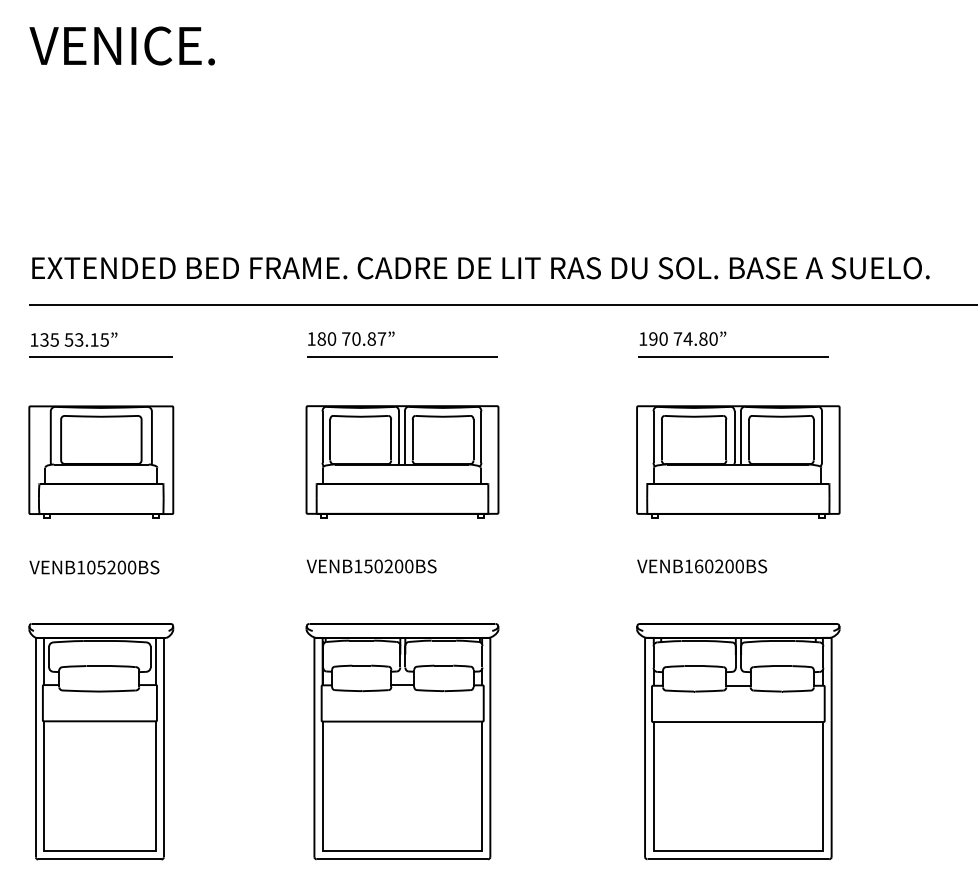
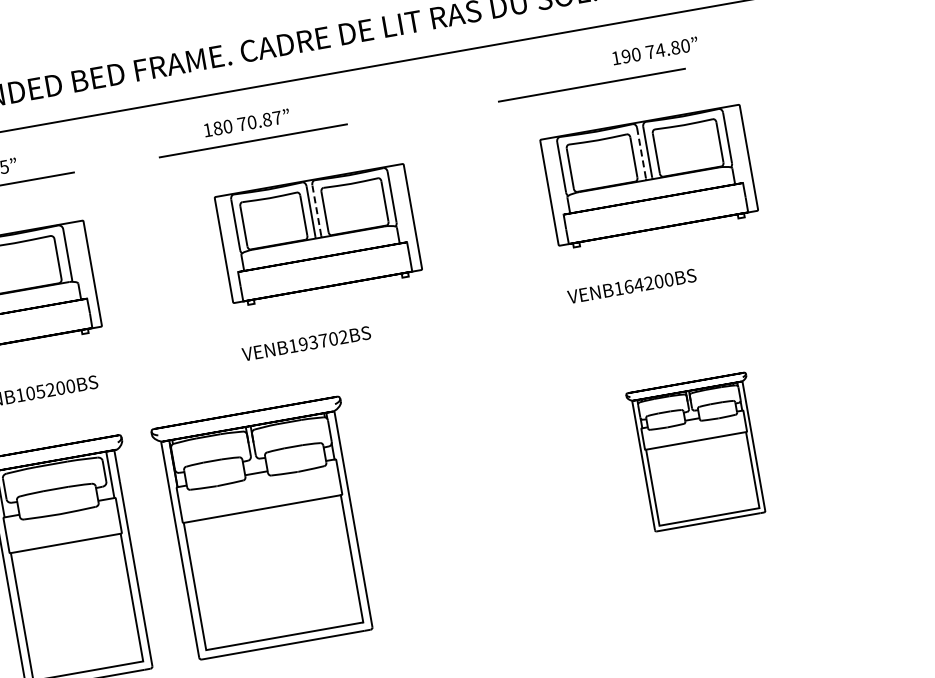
text: (682, 338) -> (654, 50), moved
line: (402, 356) -> (253, 139), moved
line: (733, 356) -> (591, 84), moved
line: (404, 437) -> (316, 211), solid -> dashed
line: (734, 437) -> (641, 153), solid -> dashed
text: (388, 566) -> (323, 340), VENB150200BS -> VENB193702BS
text: (708, 566) -> (638, 285), VENB160200BS -> VENB164200BS
part: (402, 741) -> (265, 528), moved
part: (738, 741) -> (698, 452), size x0.6

